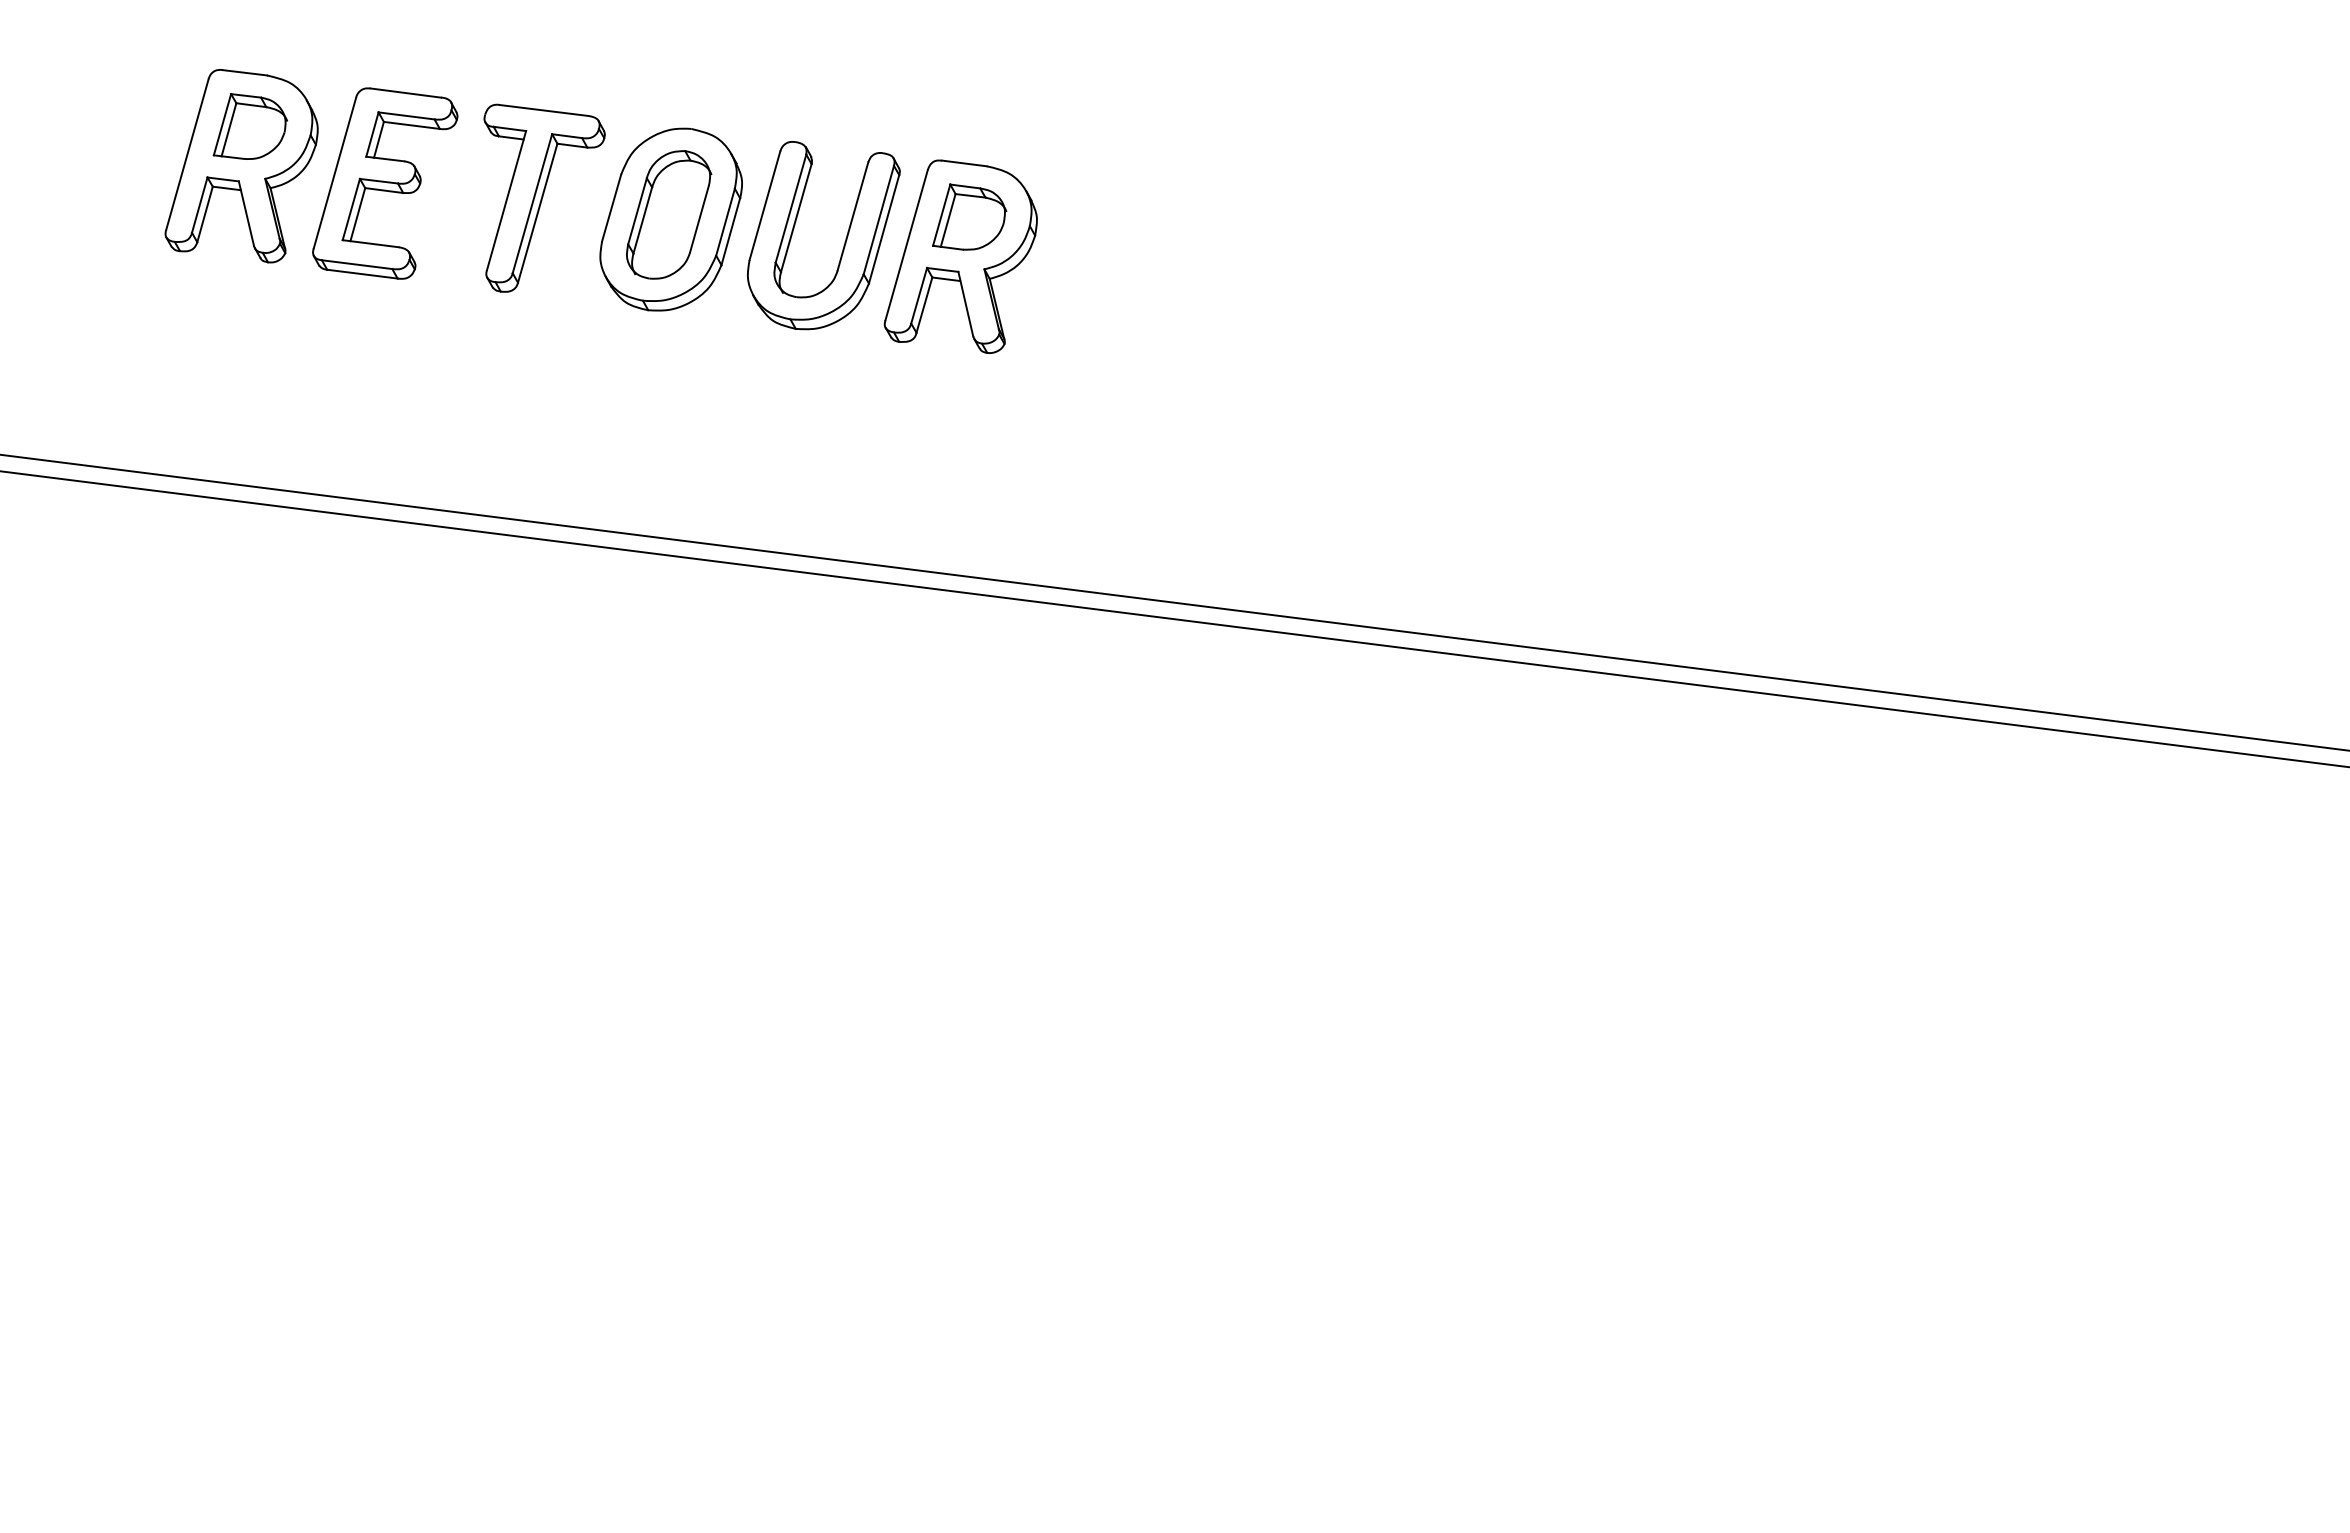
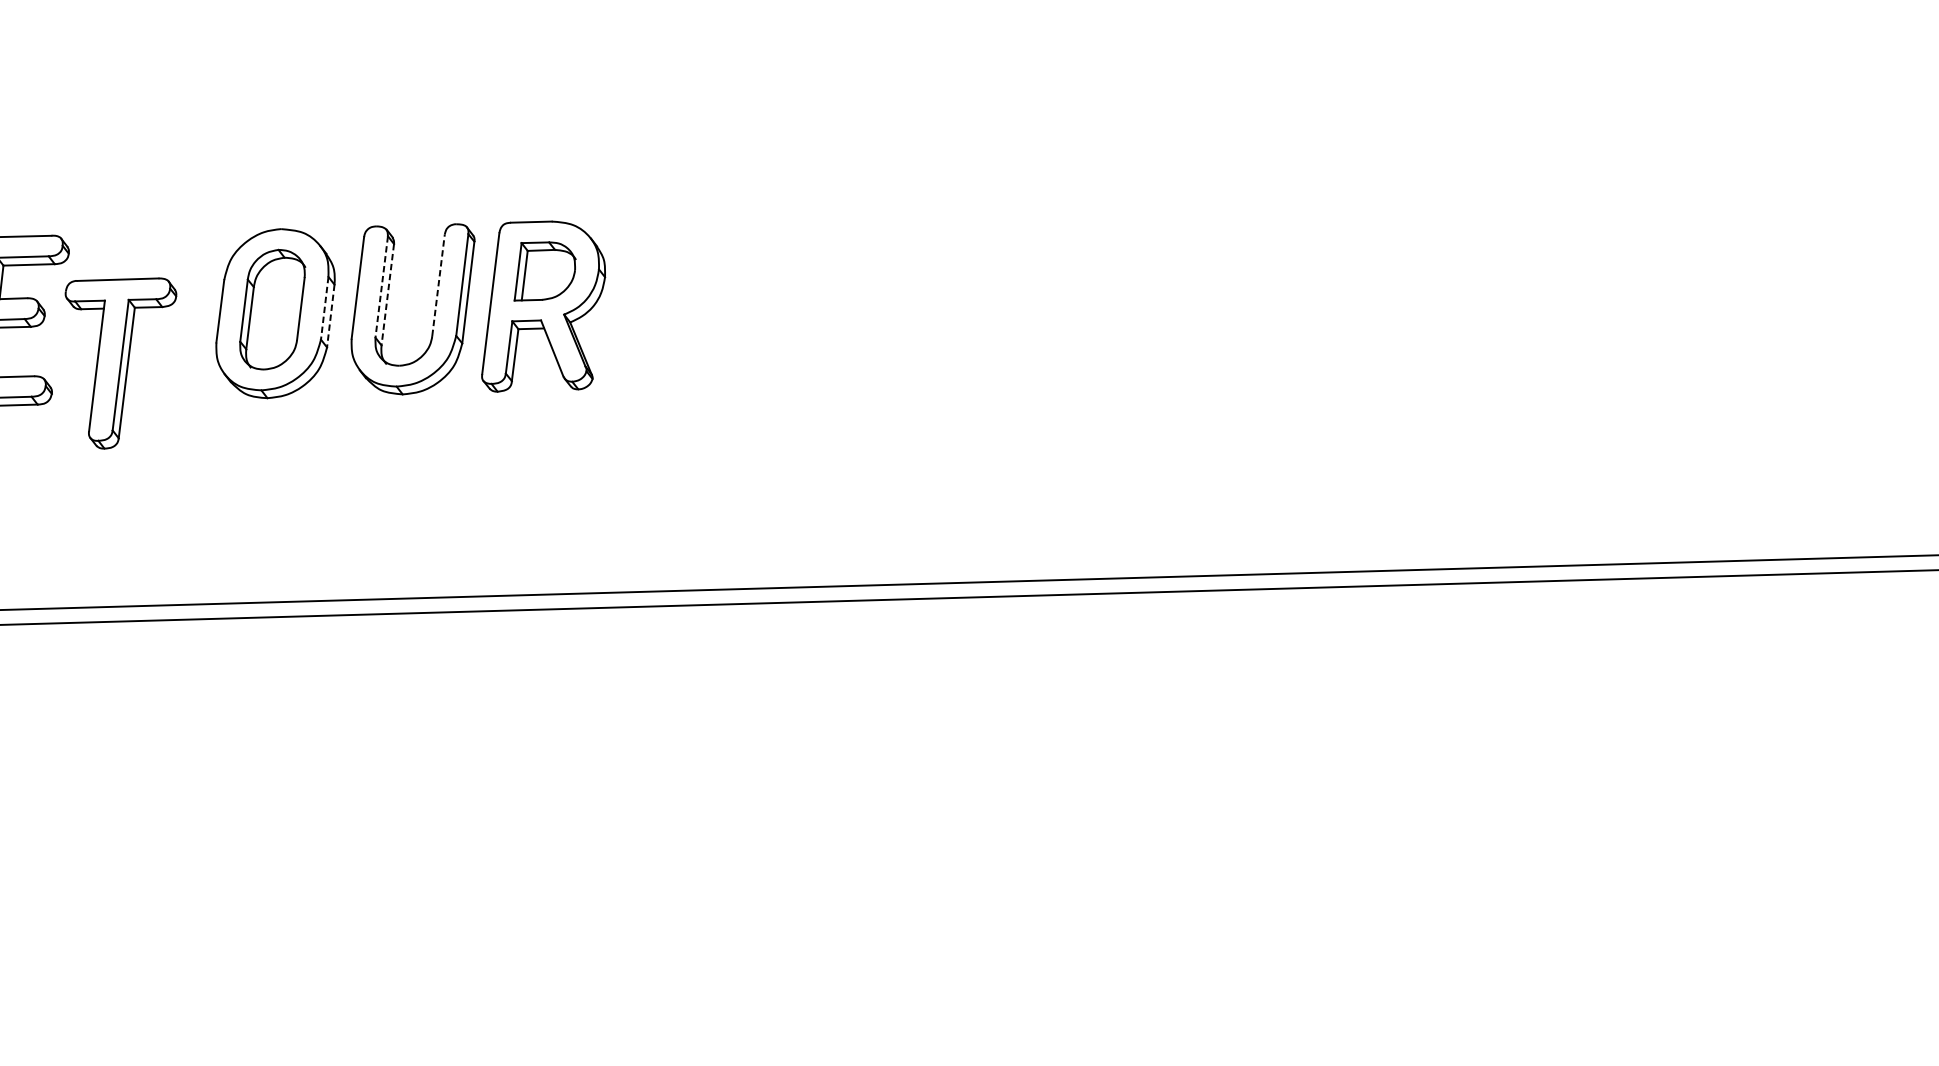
part: (544, 197) -> (130, 357), moved
line: (790, 209) -> (381, 287), solid -> dashed
line: (853, 215) -> (438, 284), solid -> dashed
line: (796, 218) -> (388, 295), solid -> dashed
line: (725, 222) -> (324, 308), solid -> dashed
line: (730, 231) -> (330, 315), solid -> dashed

